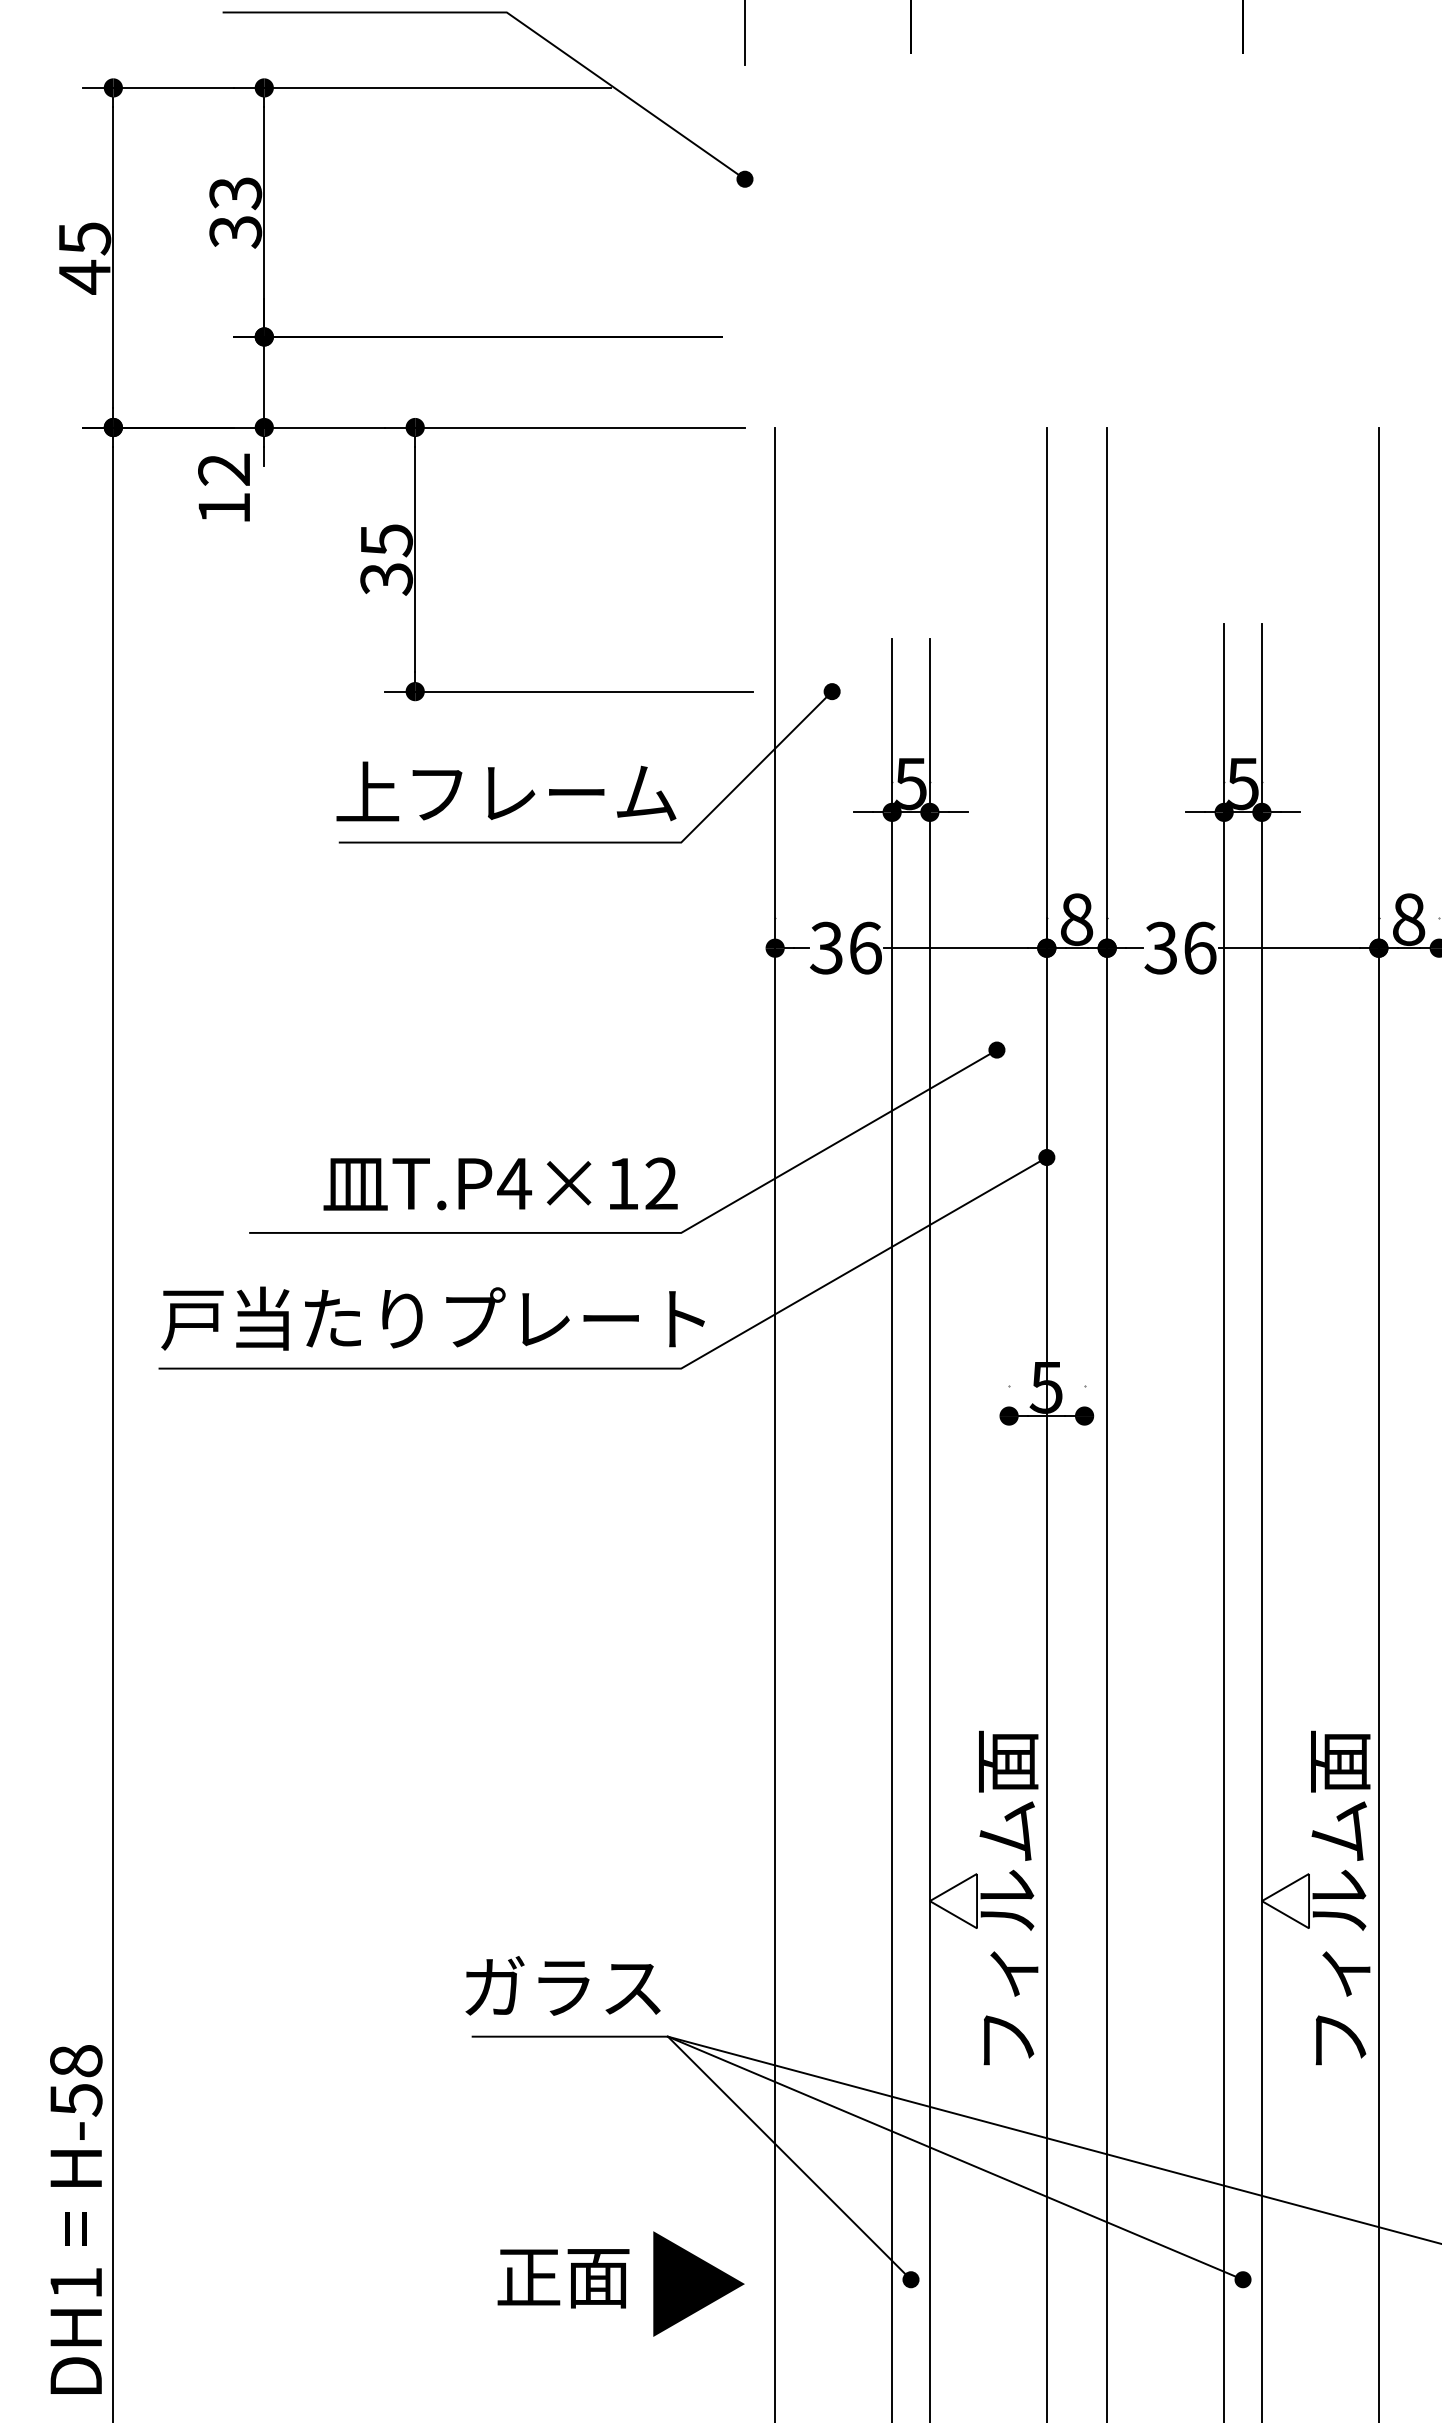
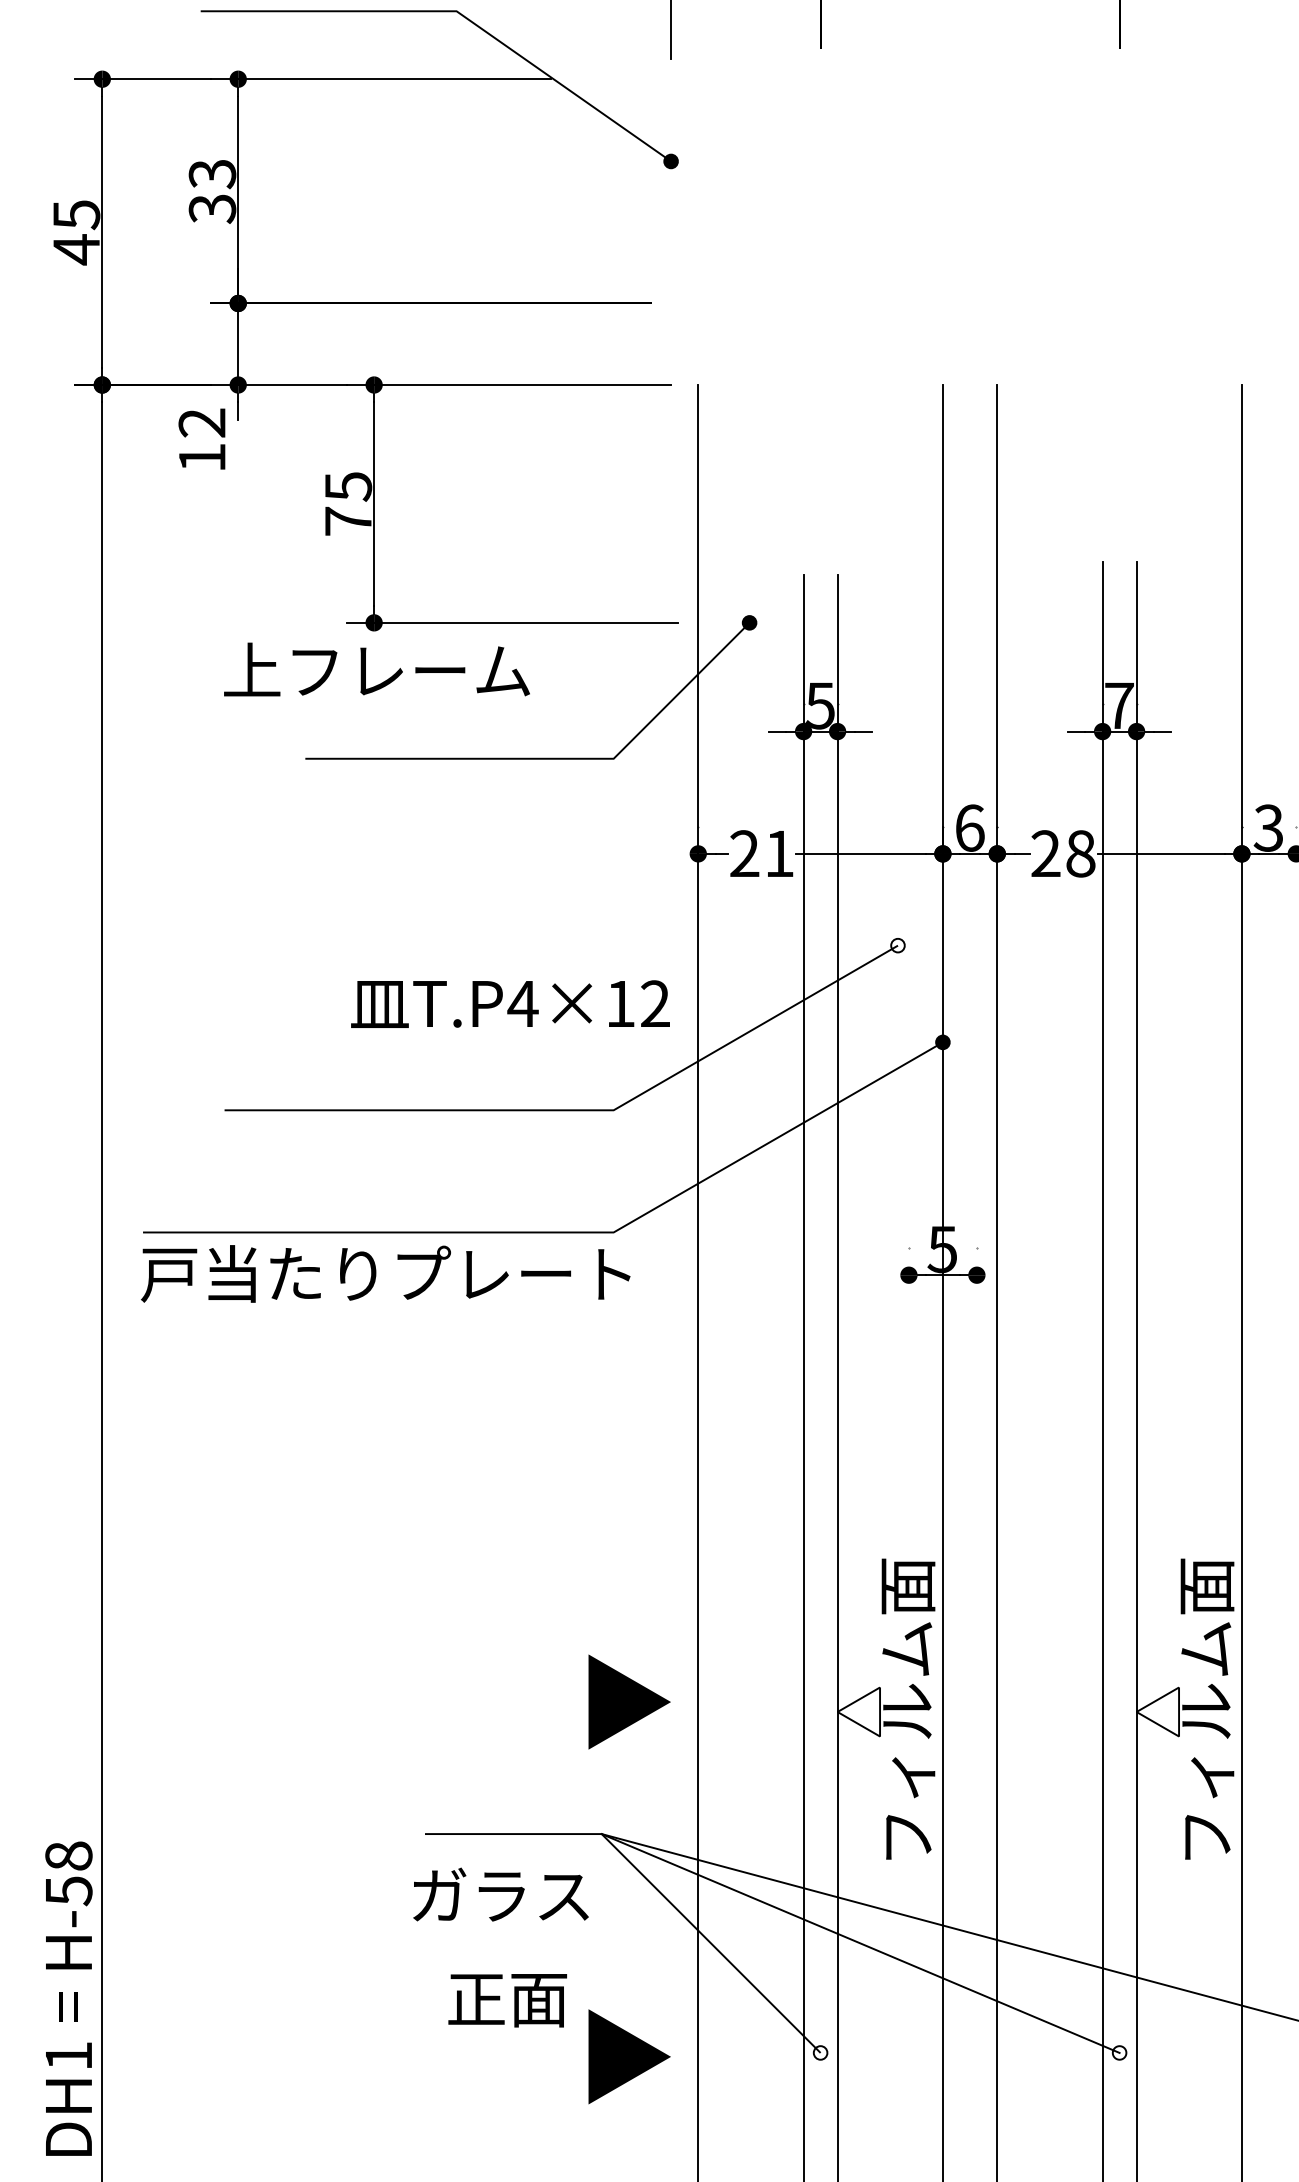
text: (386, 578) -> (348, 520), 35 -> 75
text: (1242, 784) -> (1119, 706), 5 -> 7
text: (506, 791) -> (377, 669), moved
text: (1077, 919) -> (970, 828), 8 -> 6
text: (1408, 919) -> (1268, 828), 8 -> 3
text: (845, 947) -> (761, 853), 36 -> 21
text: (1180, 947) -> (1063, 853), 36 -> 28
fill: (996, 1049) -> (897, 945), removed
text: (500, 1183) -> (510, 1003), moved
text: (432, 1318) -> (385, 1273), moved
part: (698, 1889) -> (629, 1701), added
text: (562, 1985) -> (500, 1894), moved
text: (563, 2278) -> (507, 2000), moved
fill: (910, 2279) -> (820, 2052), removed
fill: (1242, 2279) -> (1119, 2052), removed

